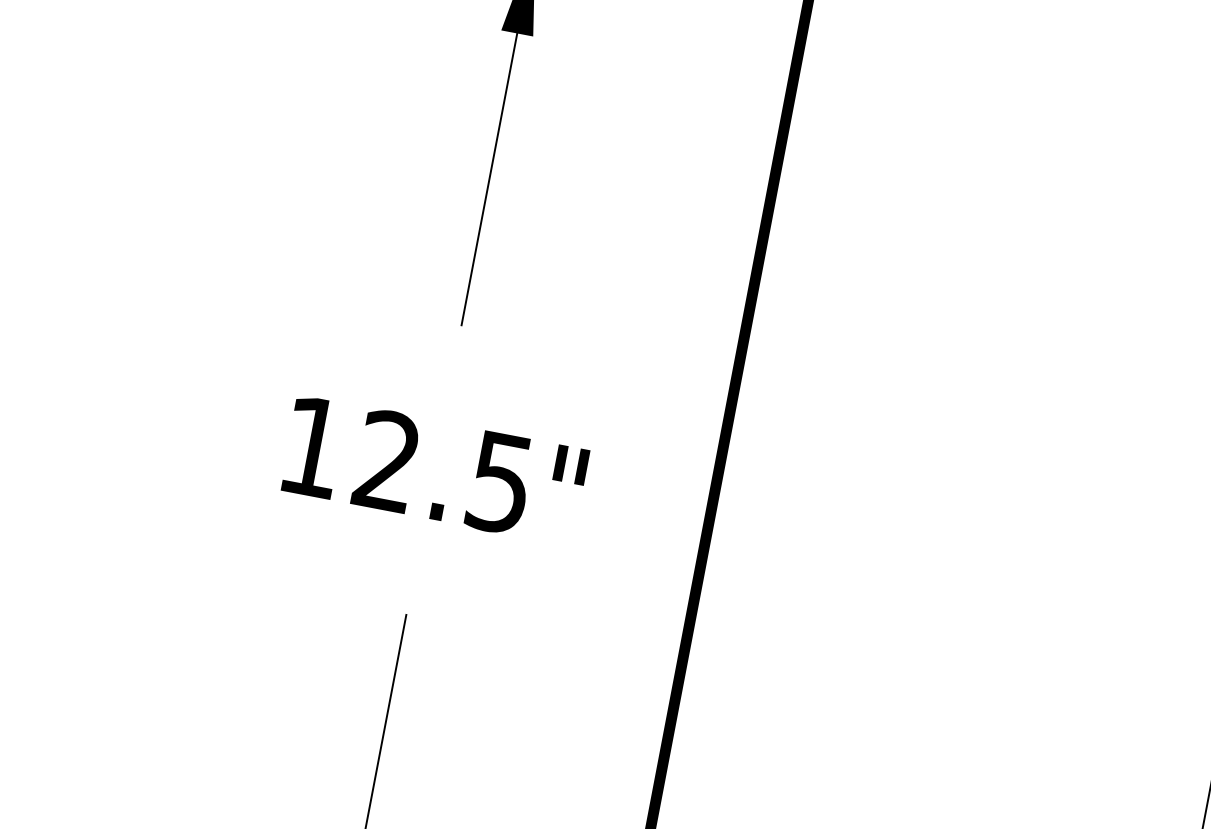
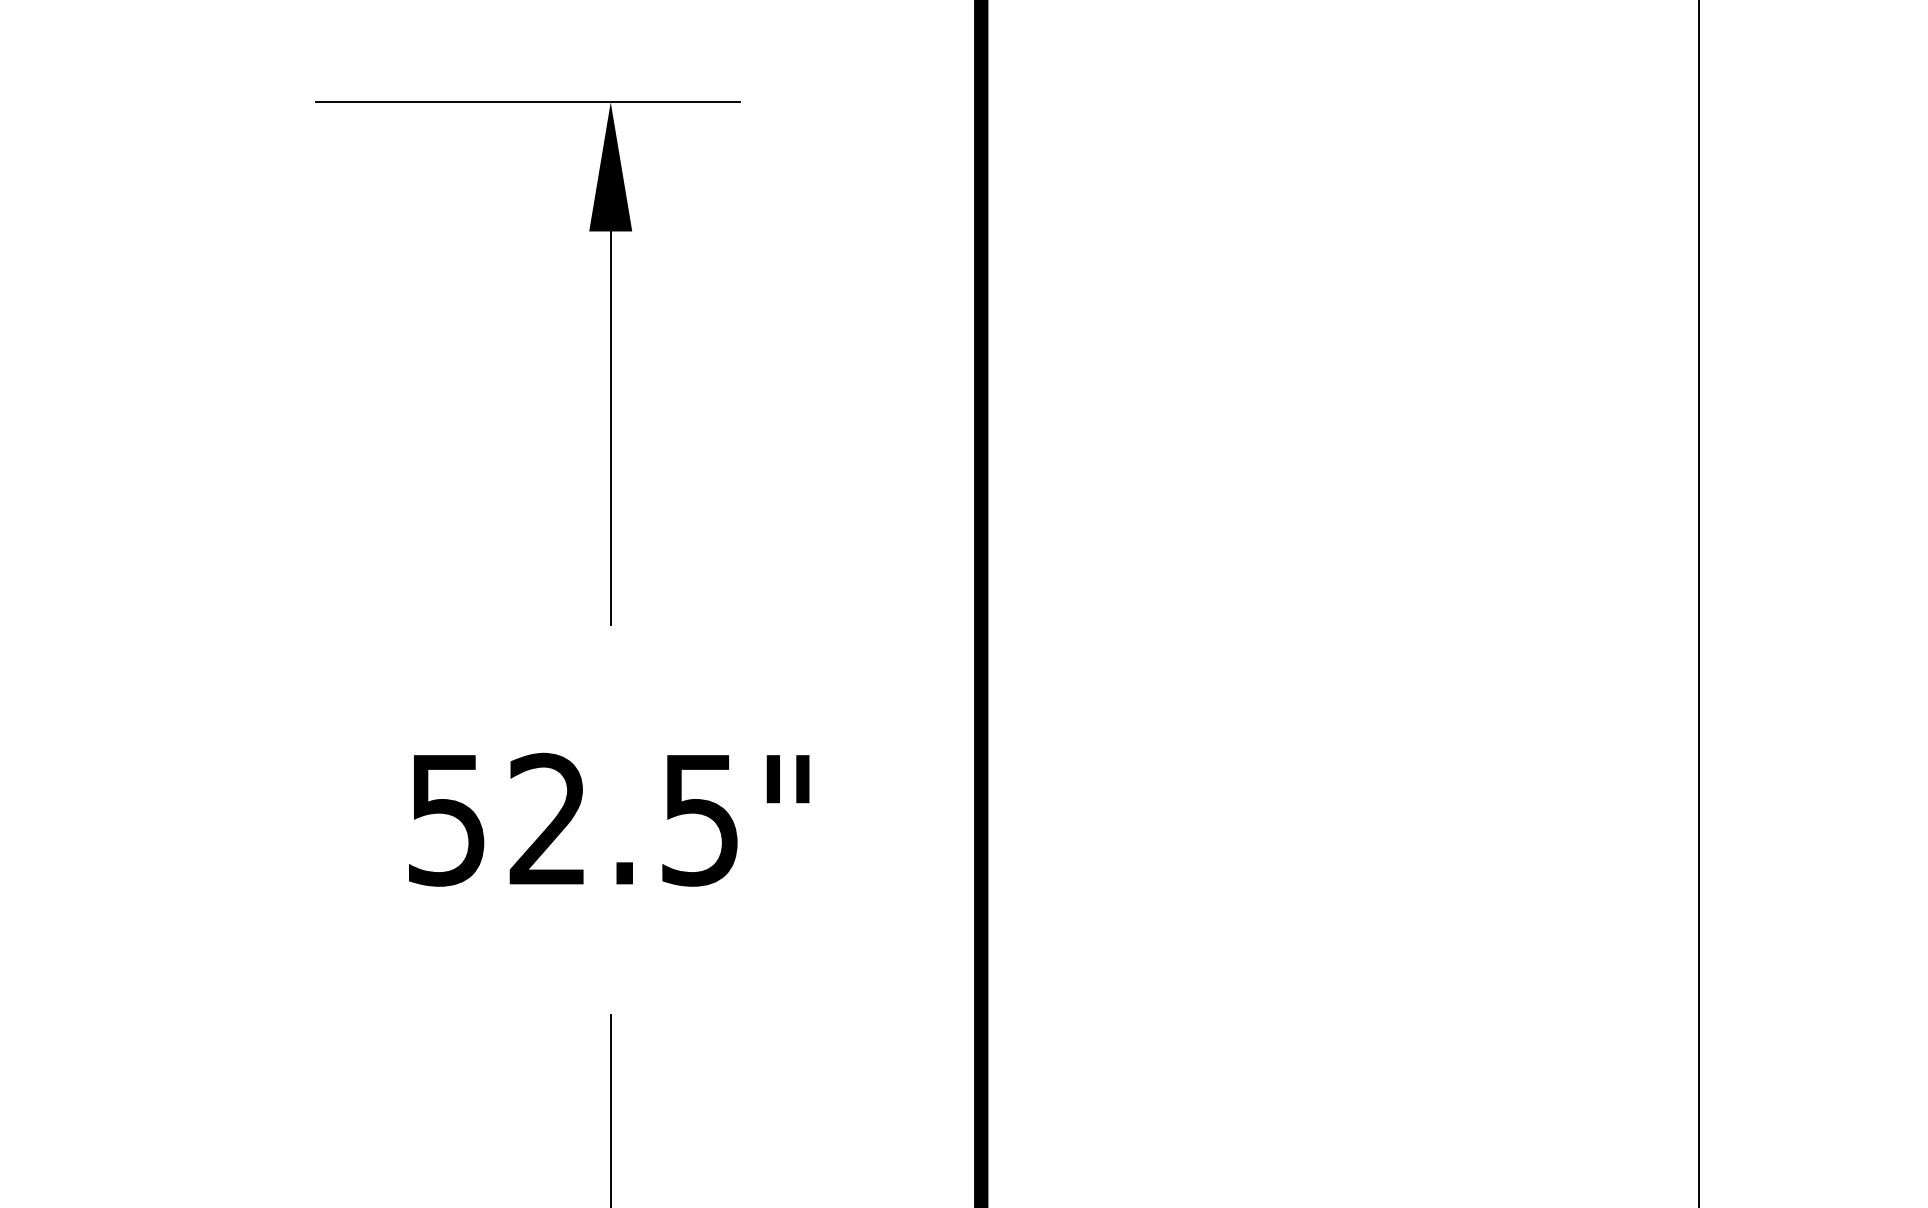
text: (311, 447) -> (446, 820), 12.5" -> 52.5"

